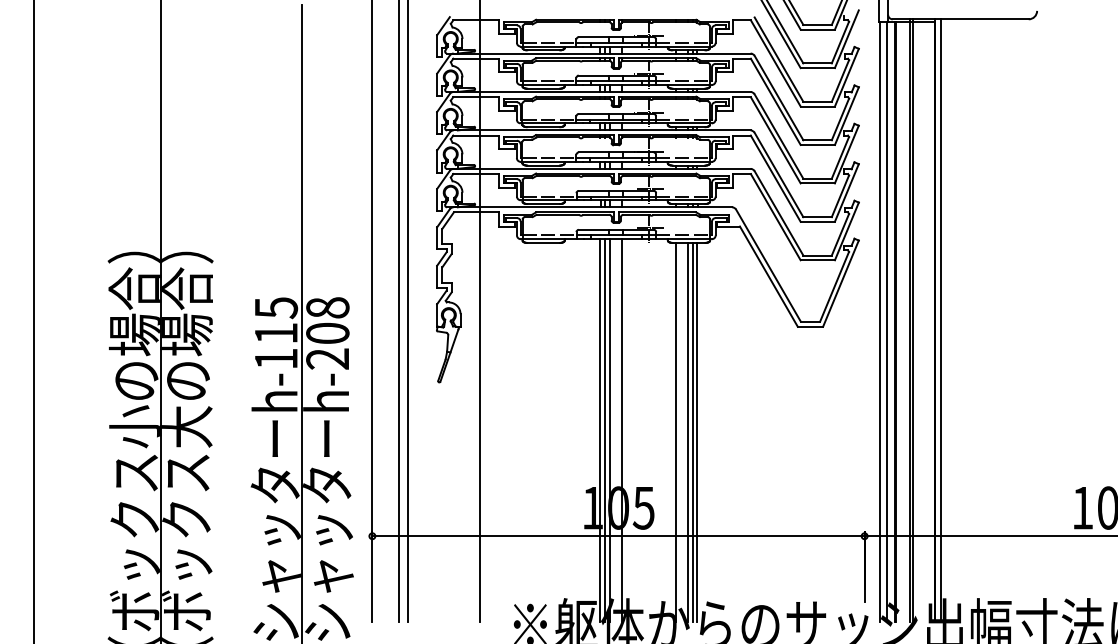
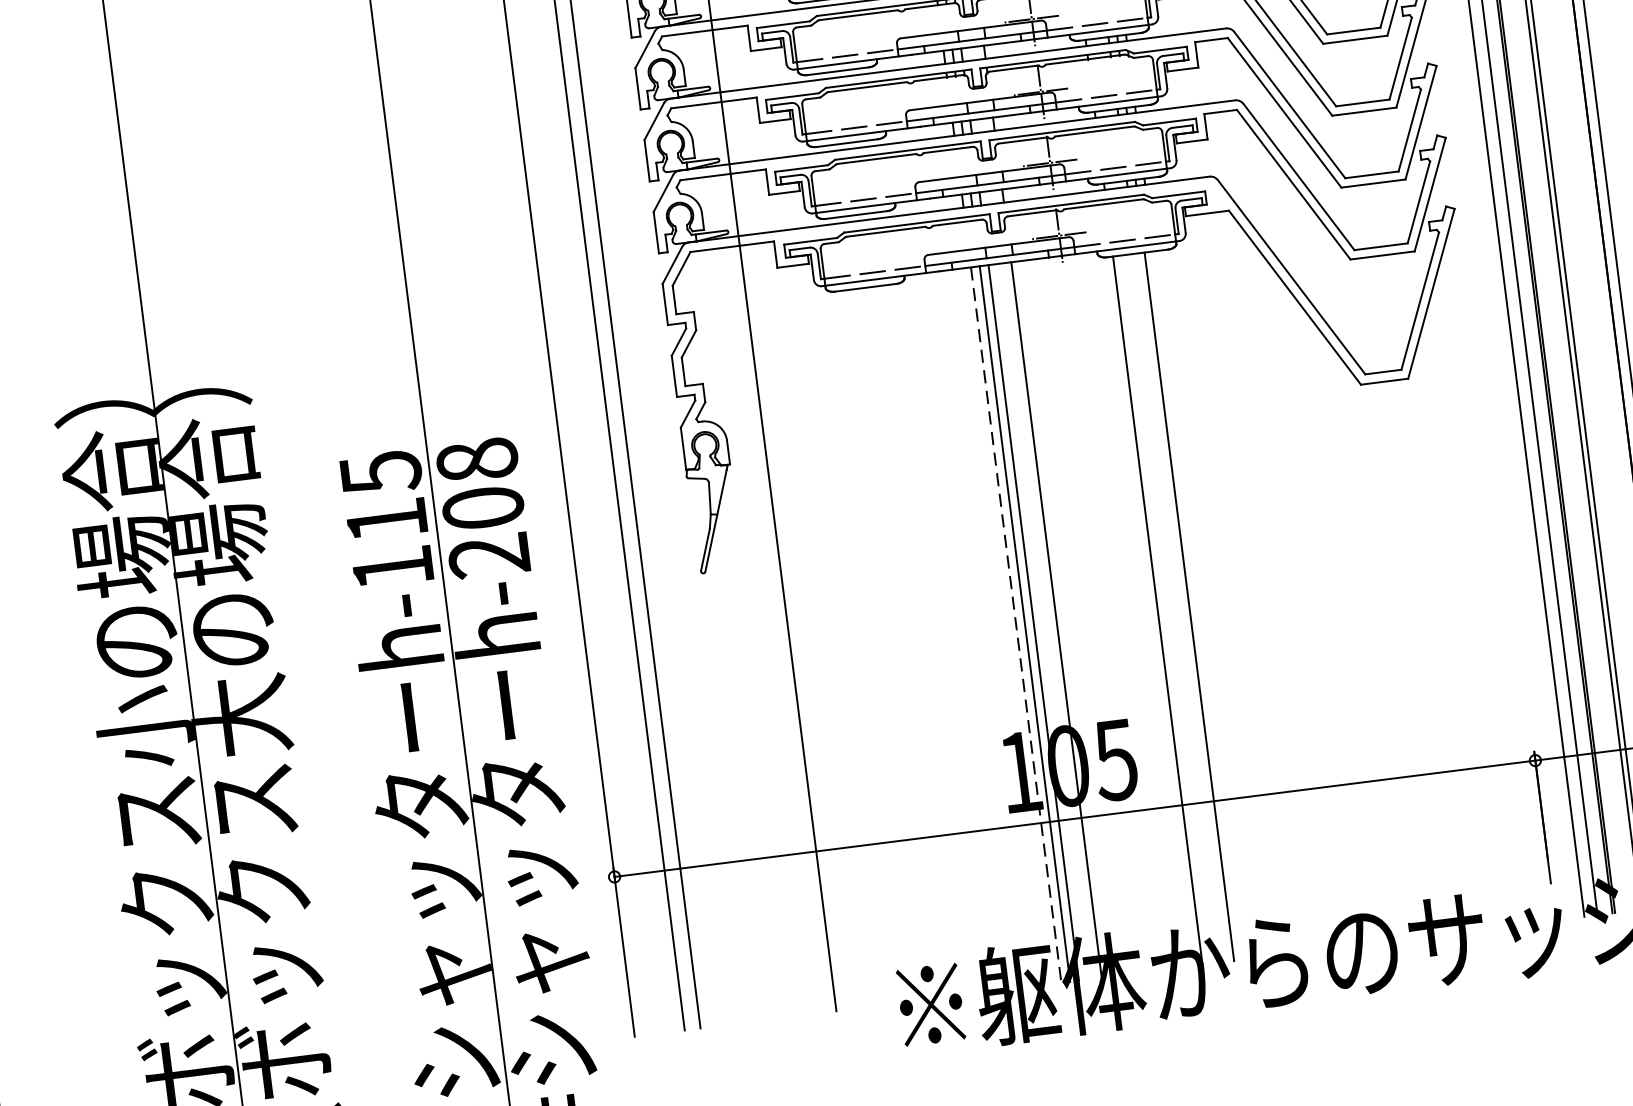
line: (600, 430) -> (1016, 625), solid -> dashed
line: (688, 431) -> (1181, 606), removed
line: (697, 431) -> (1197, 604), removed

